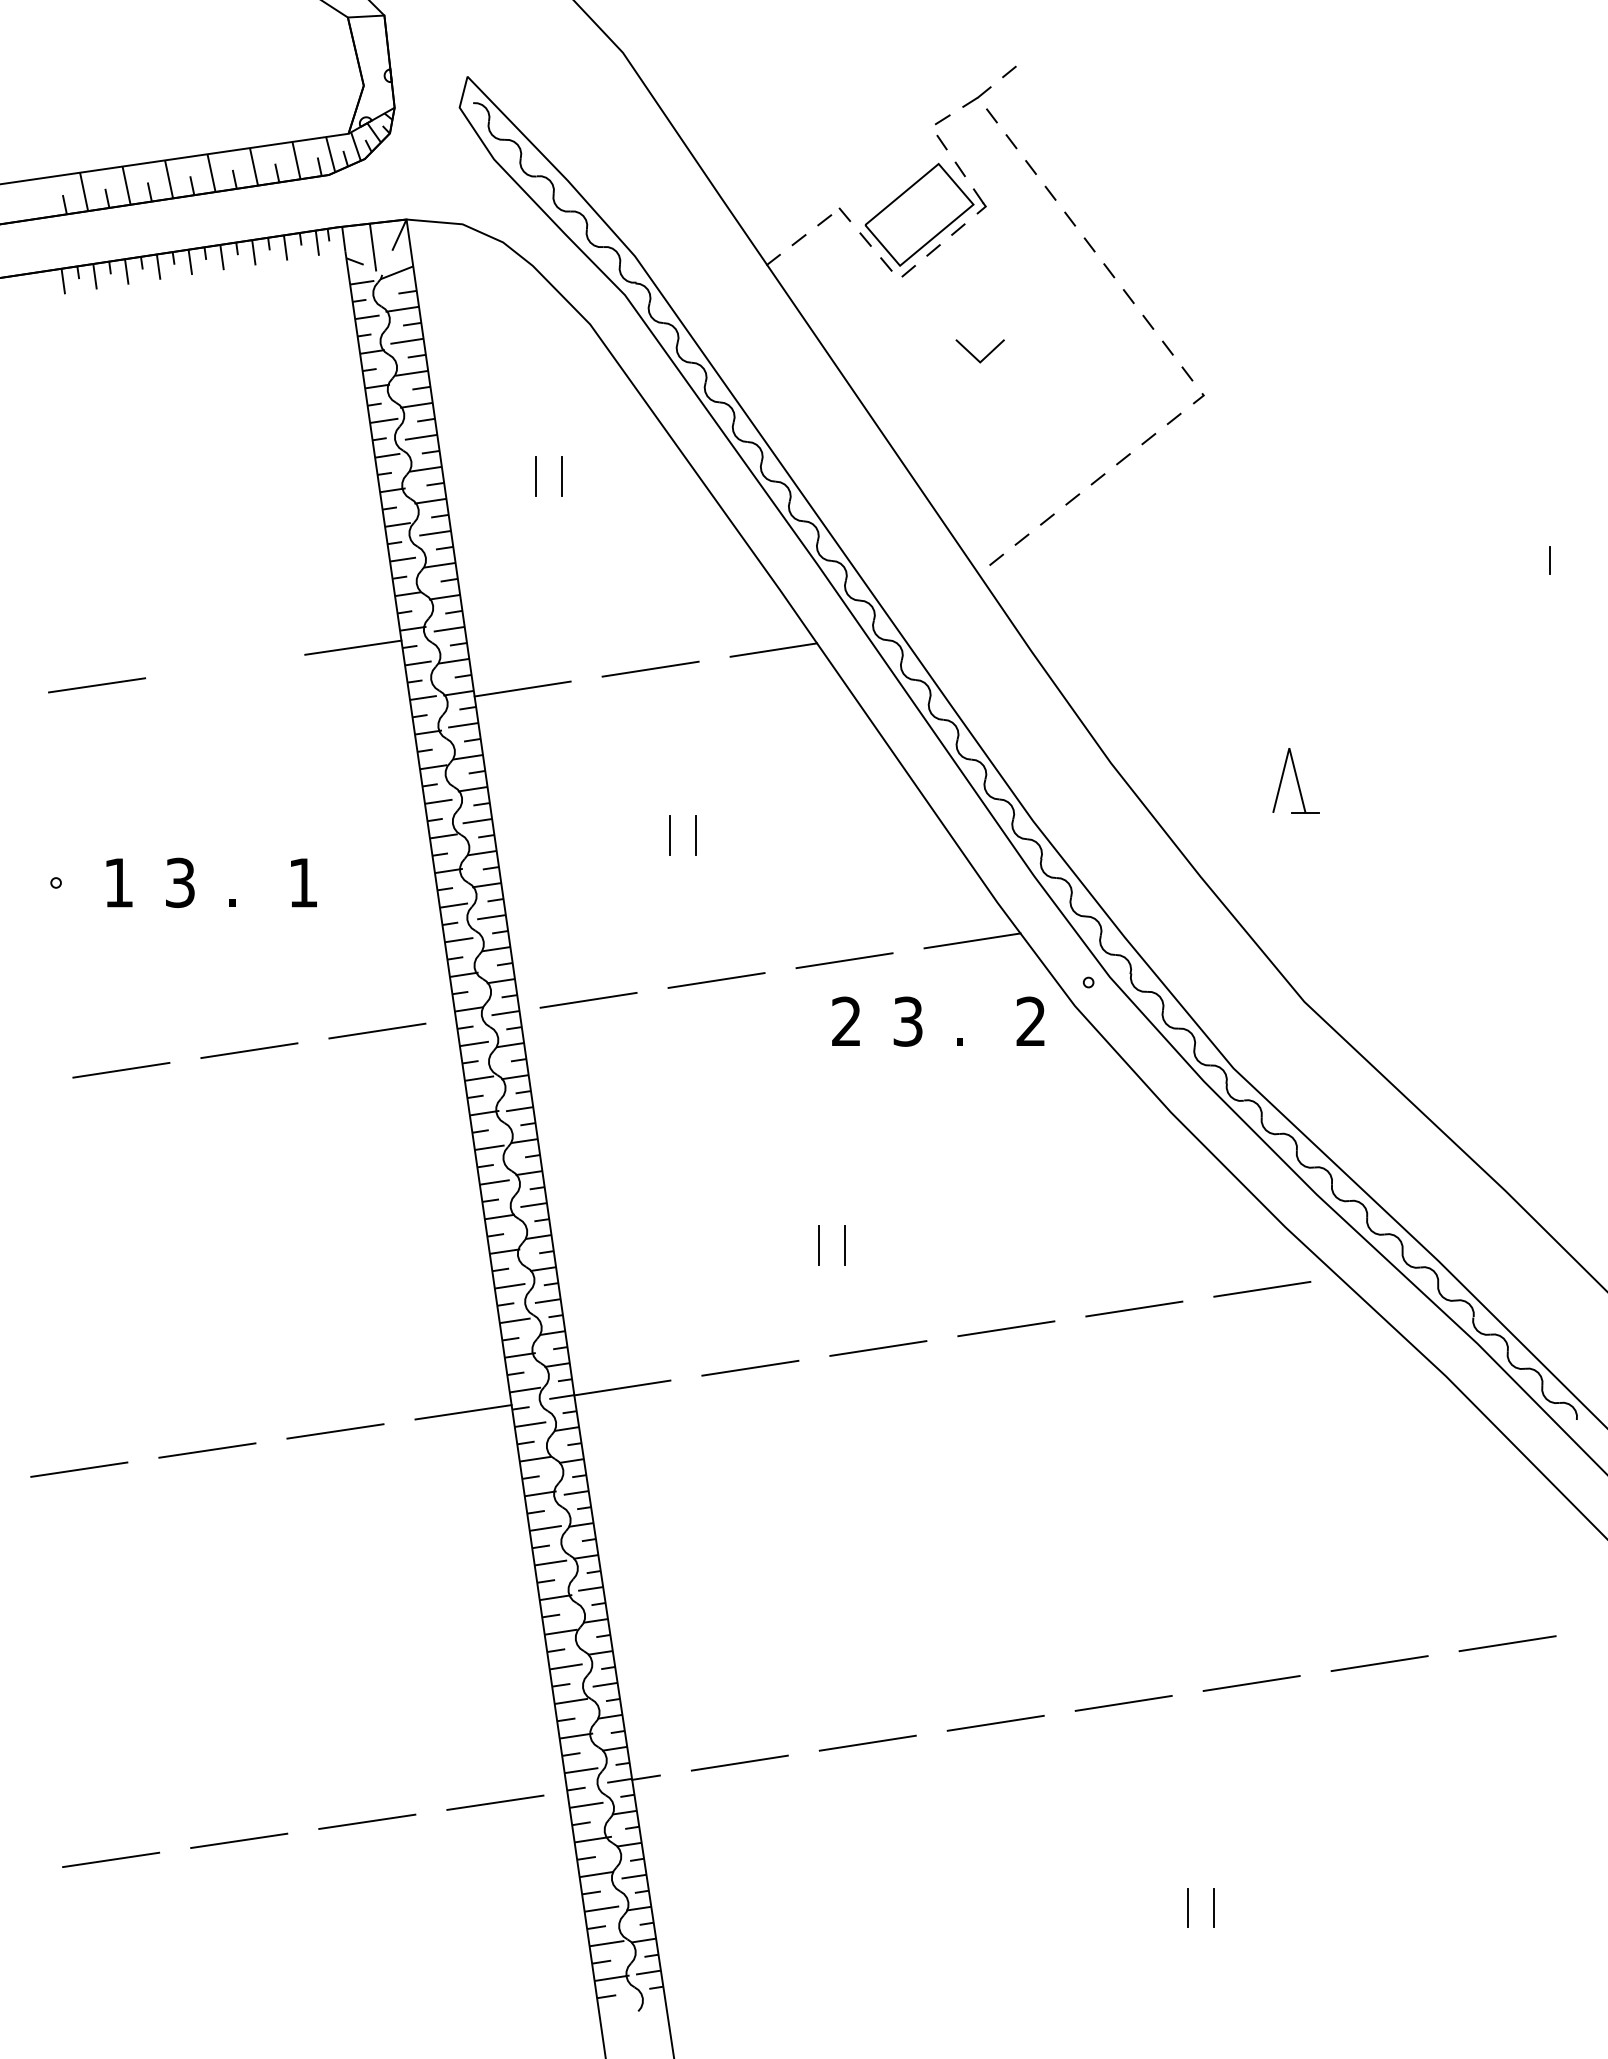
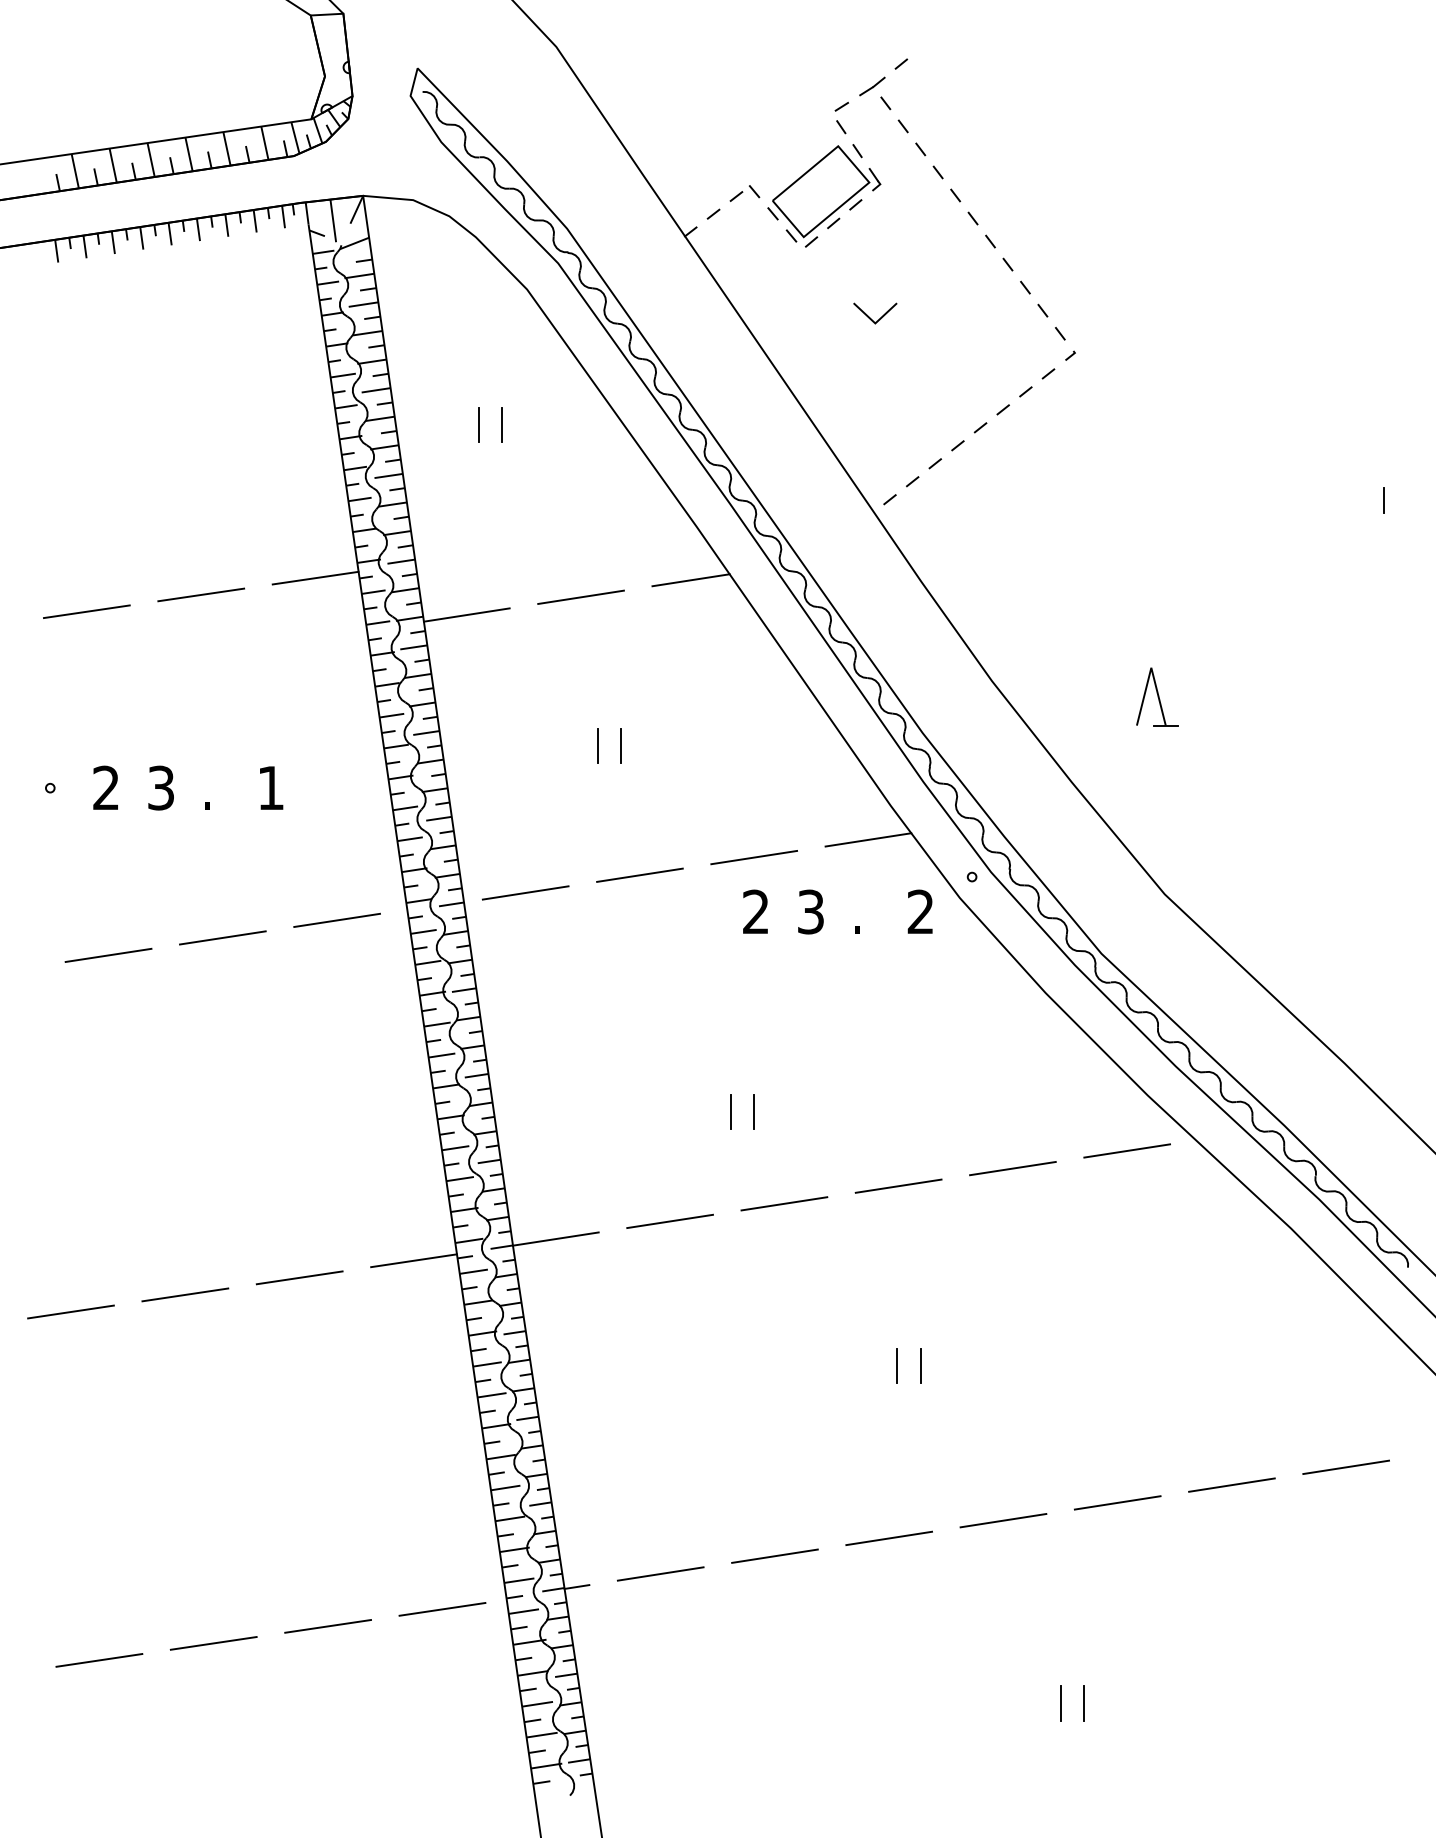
line: (225, 666) -> (201, 594), added
text: (118, 882) -> (105, 787), 1 -> 2
line: (1004, 1529) -> (897, 1365), added
line: (1030, 1529) -> (920, 1365), added

